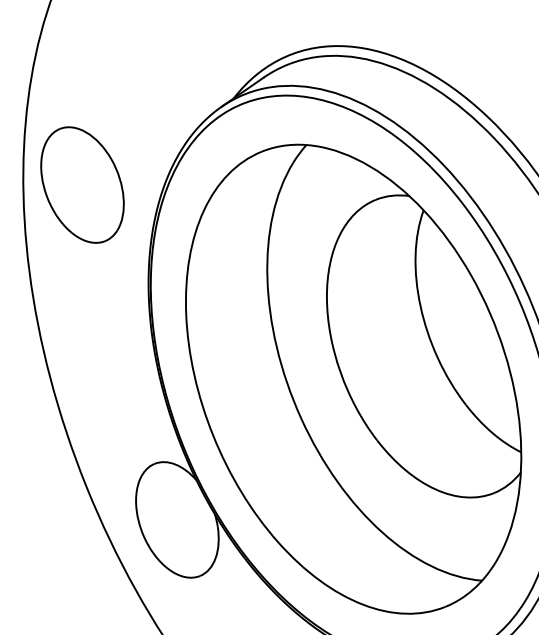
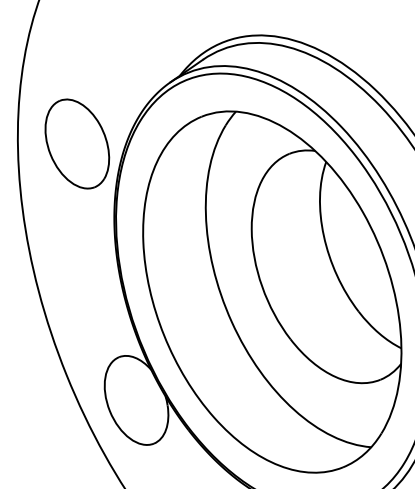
part: (82, 184) -> (77, 143), moved

